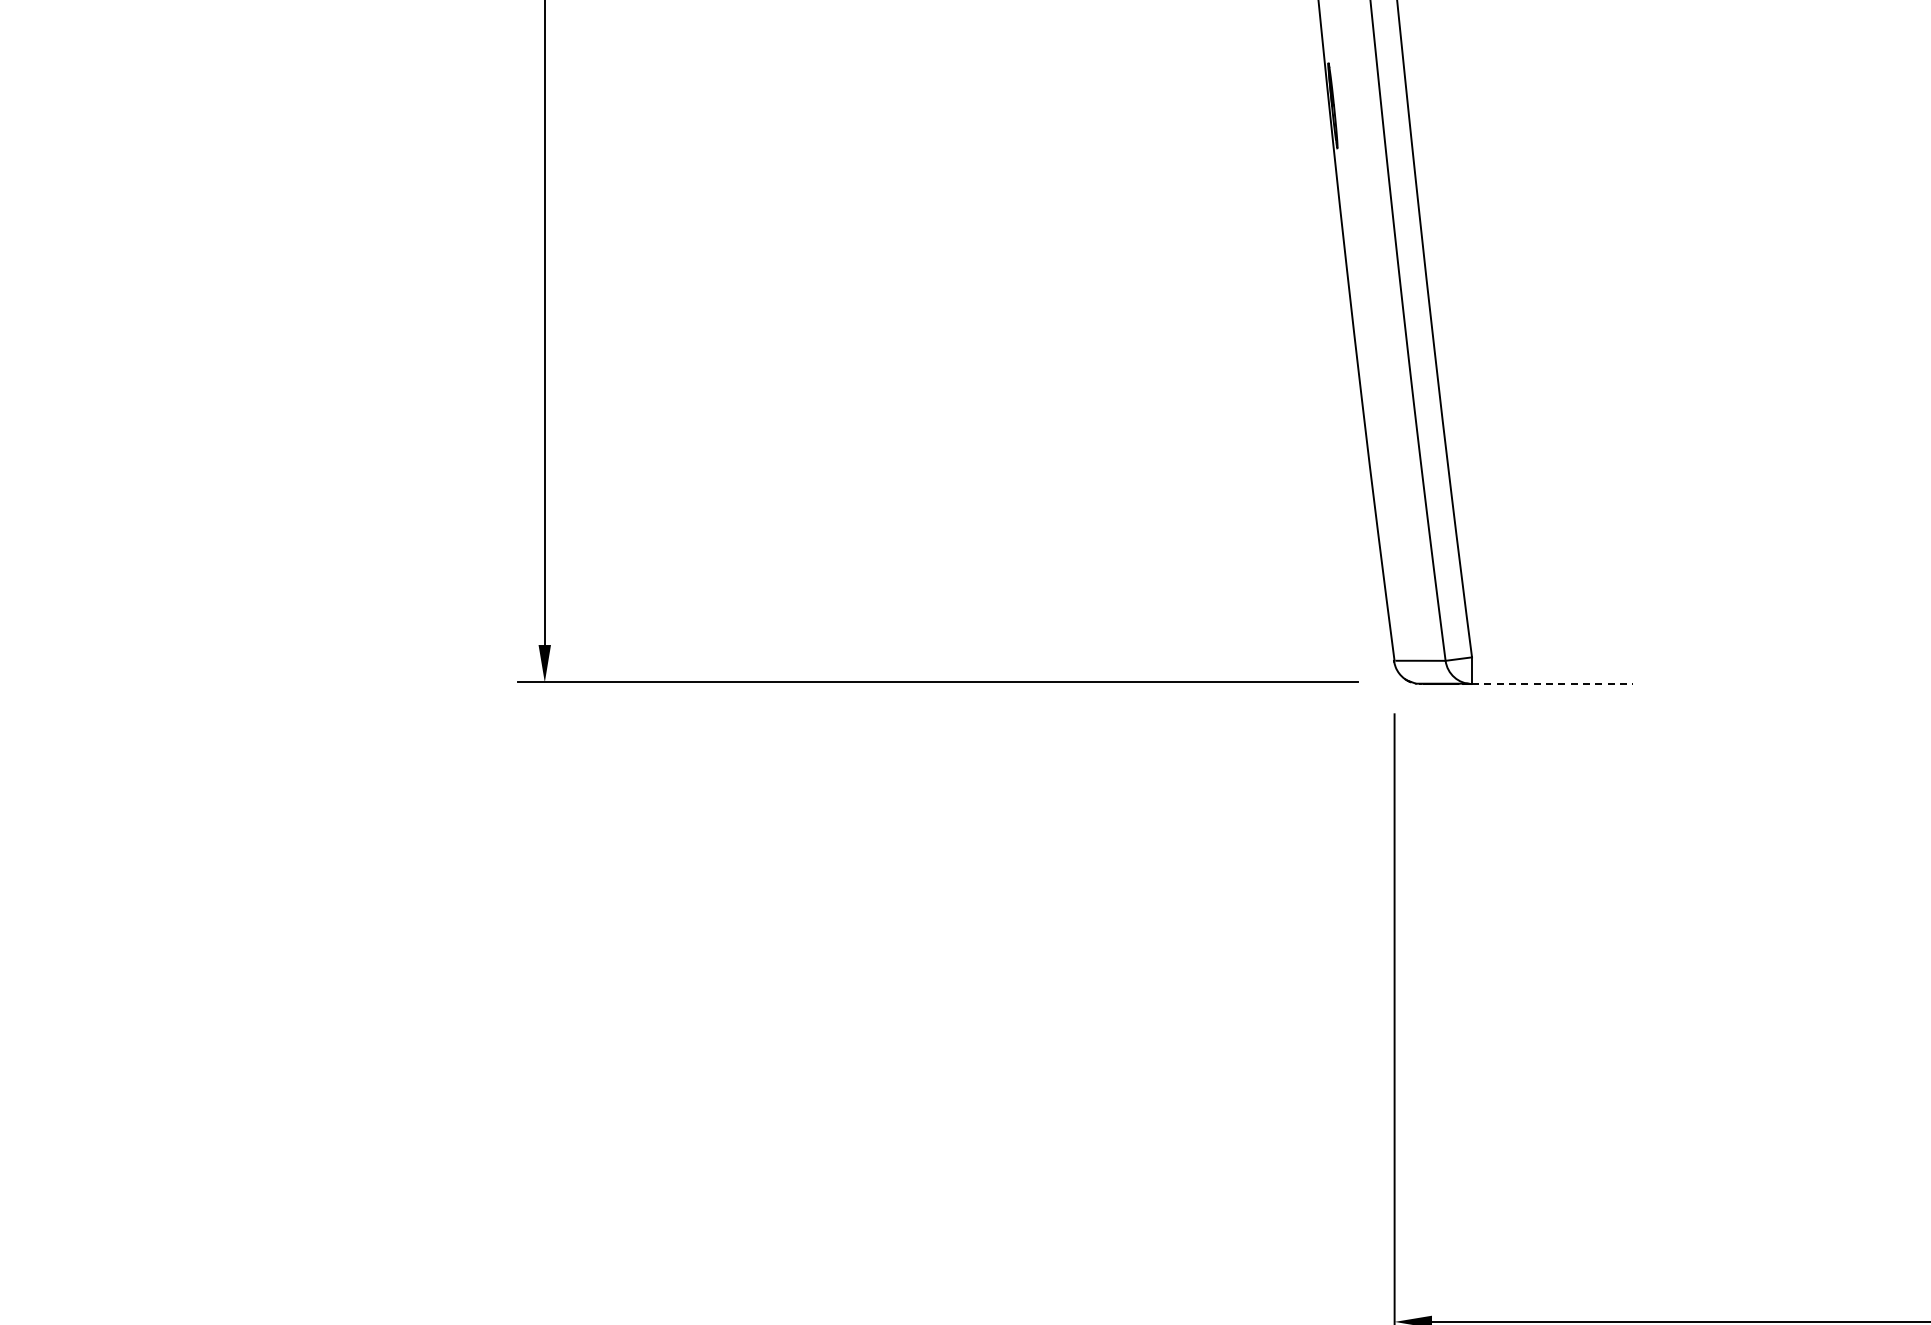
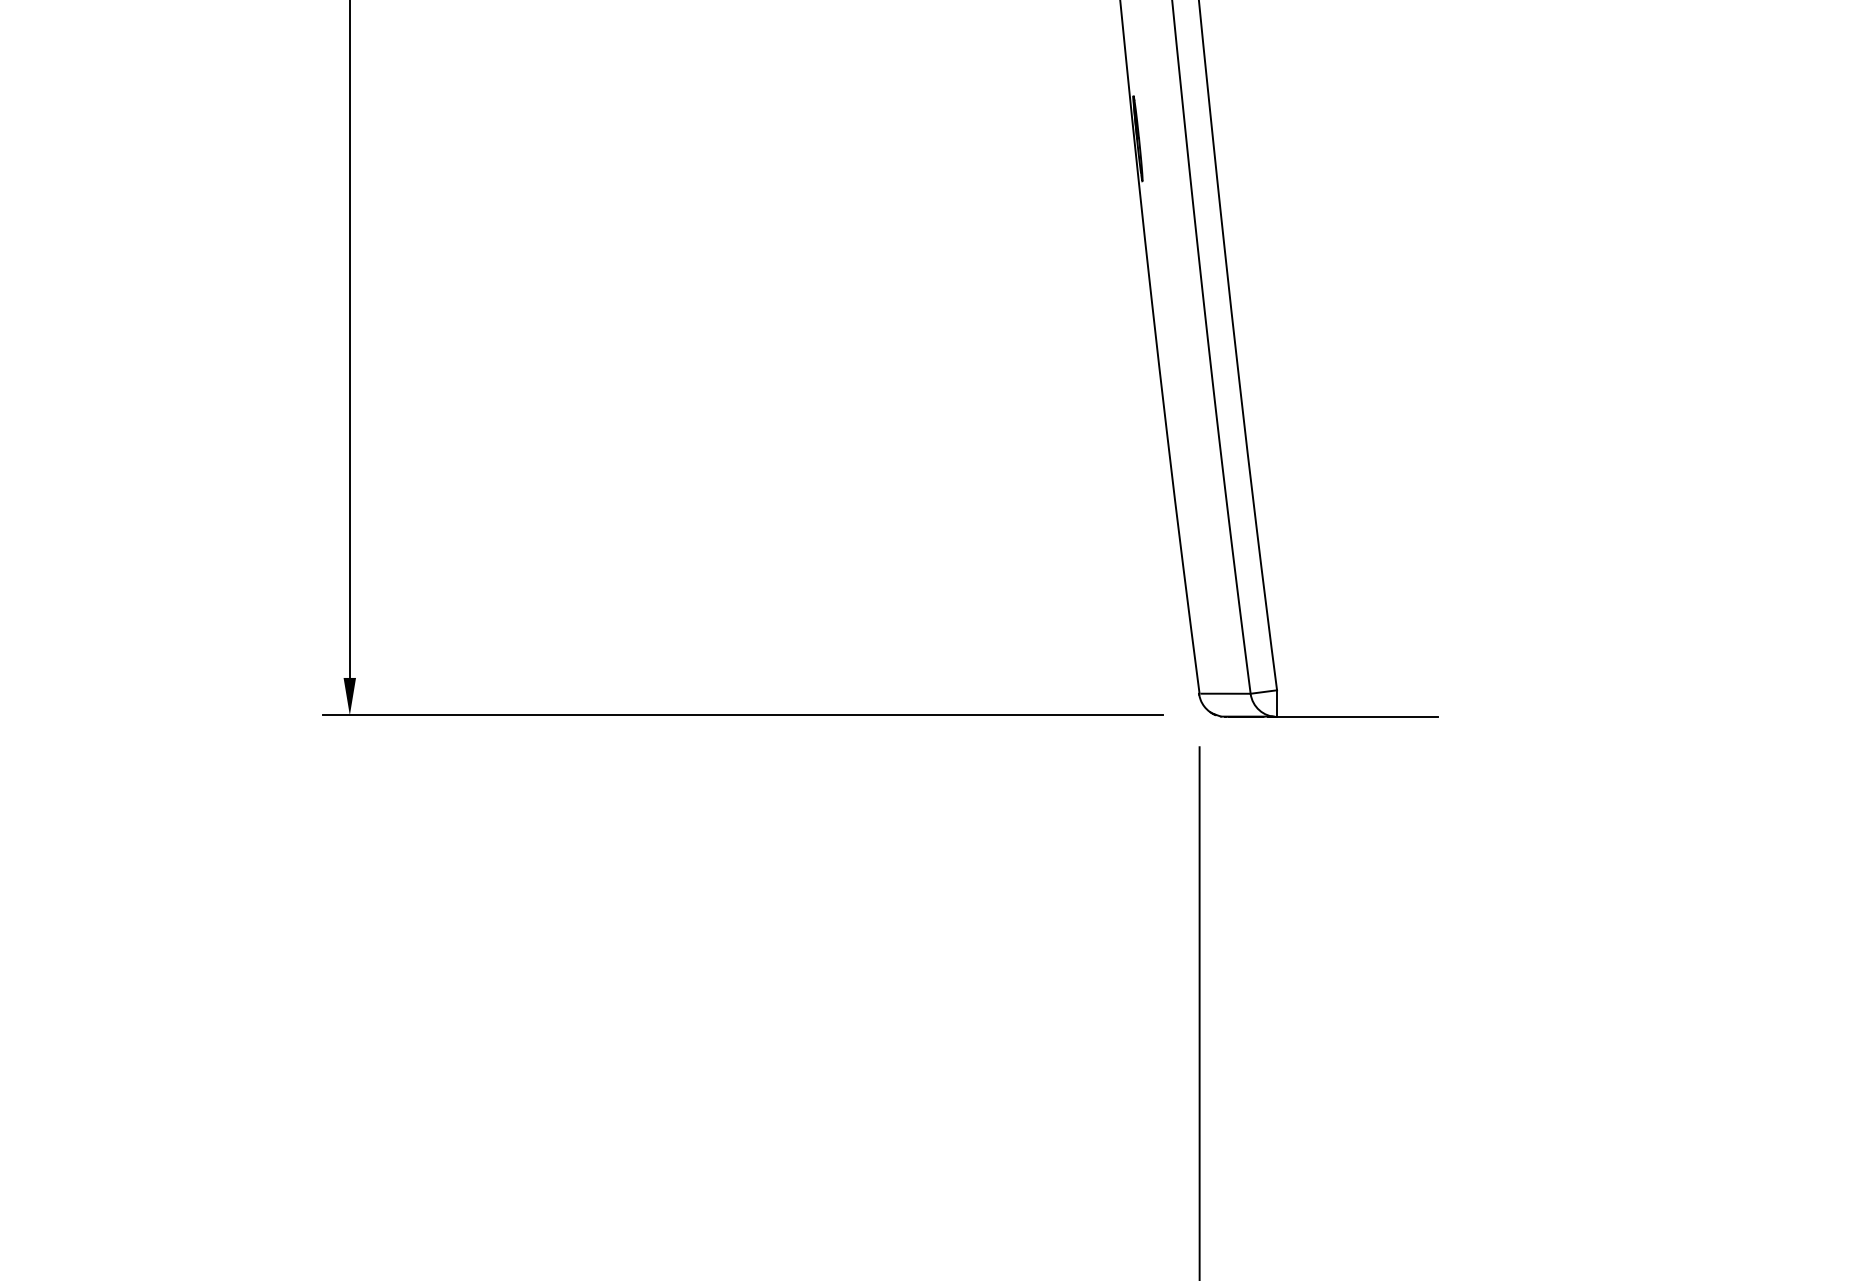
line: (1552, 684) -> (1357, 717), dashed -> solid

